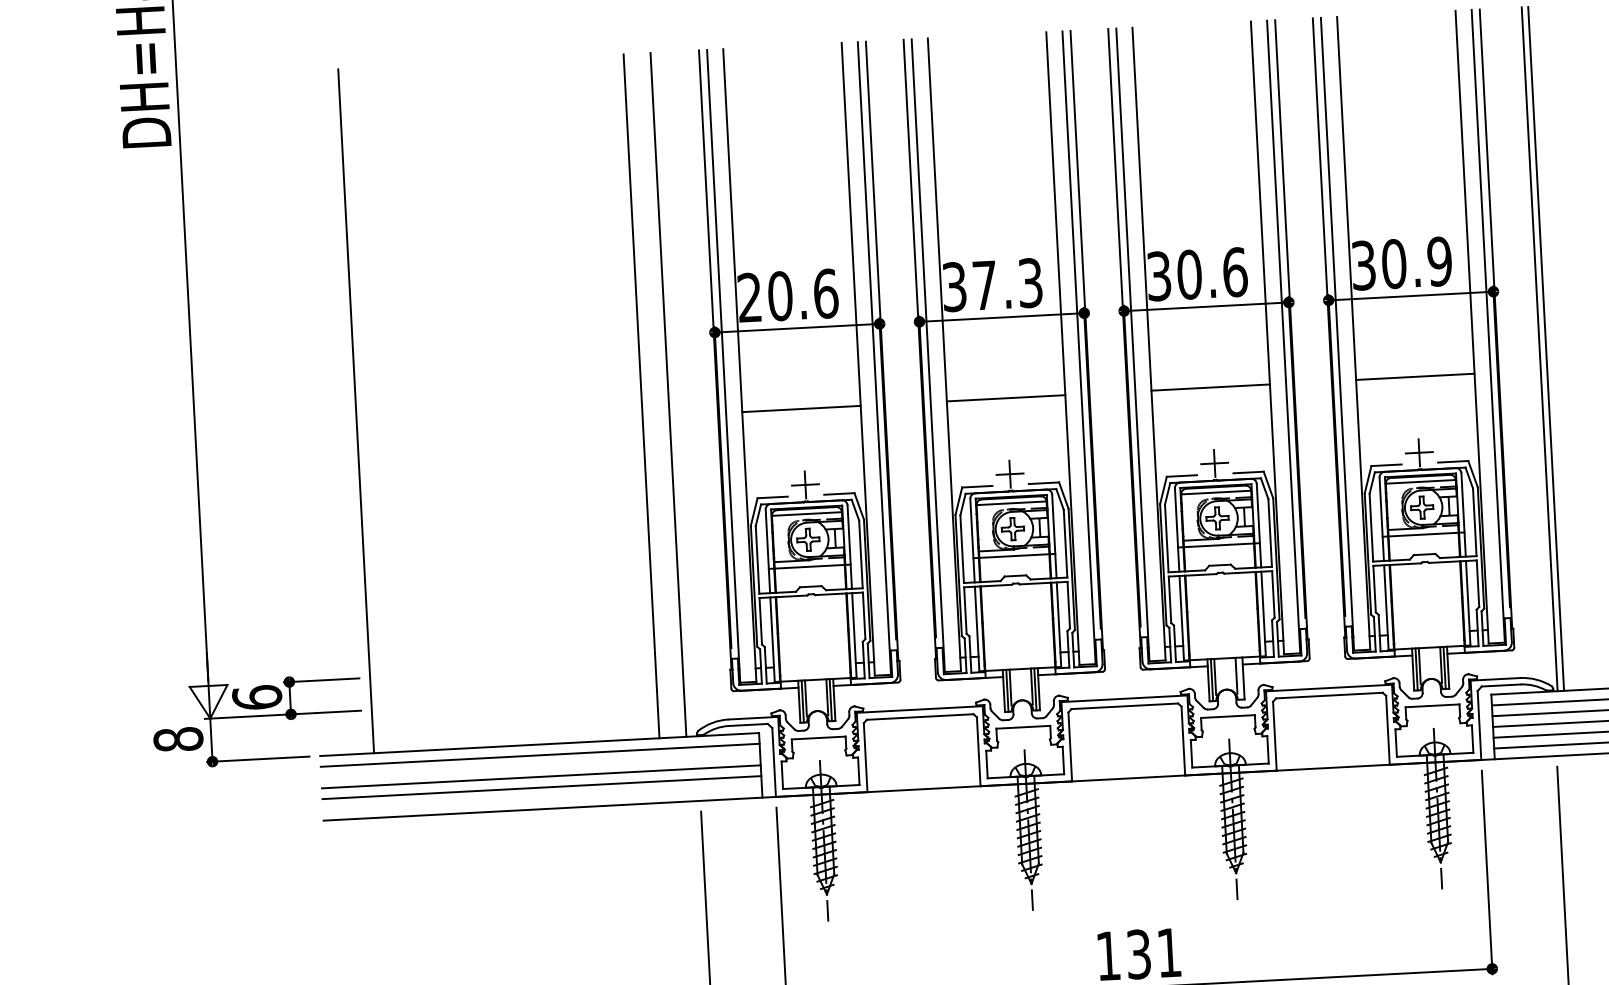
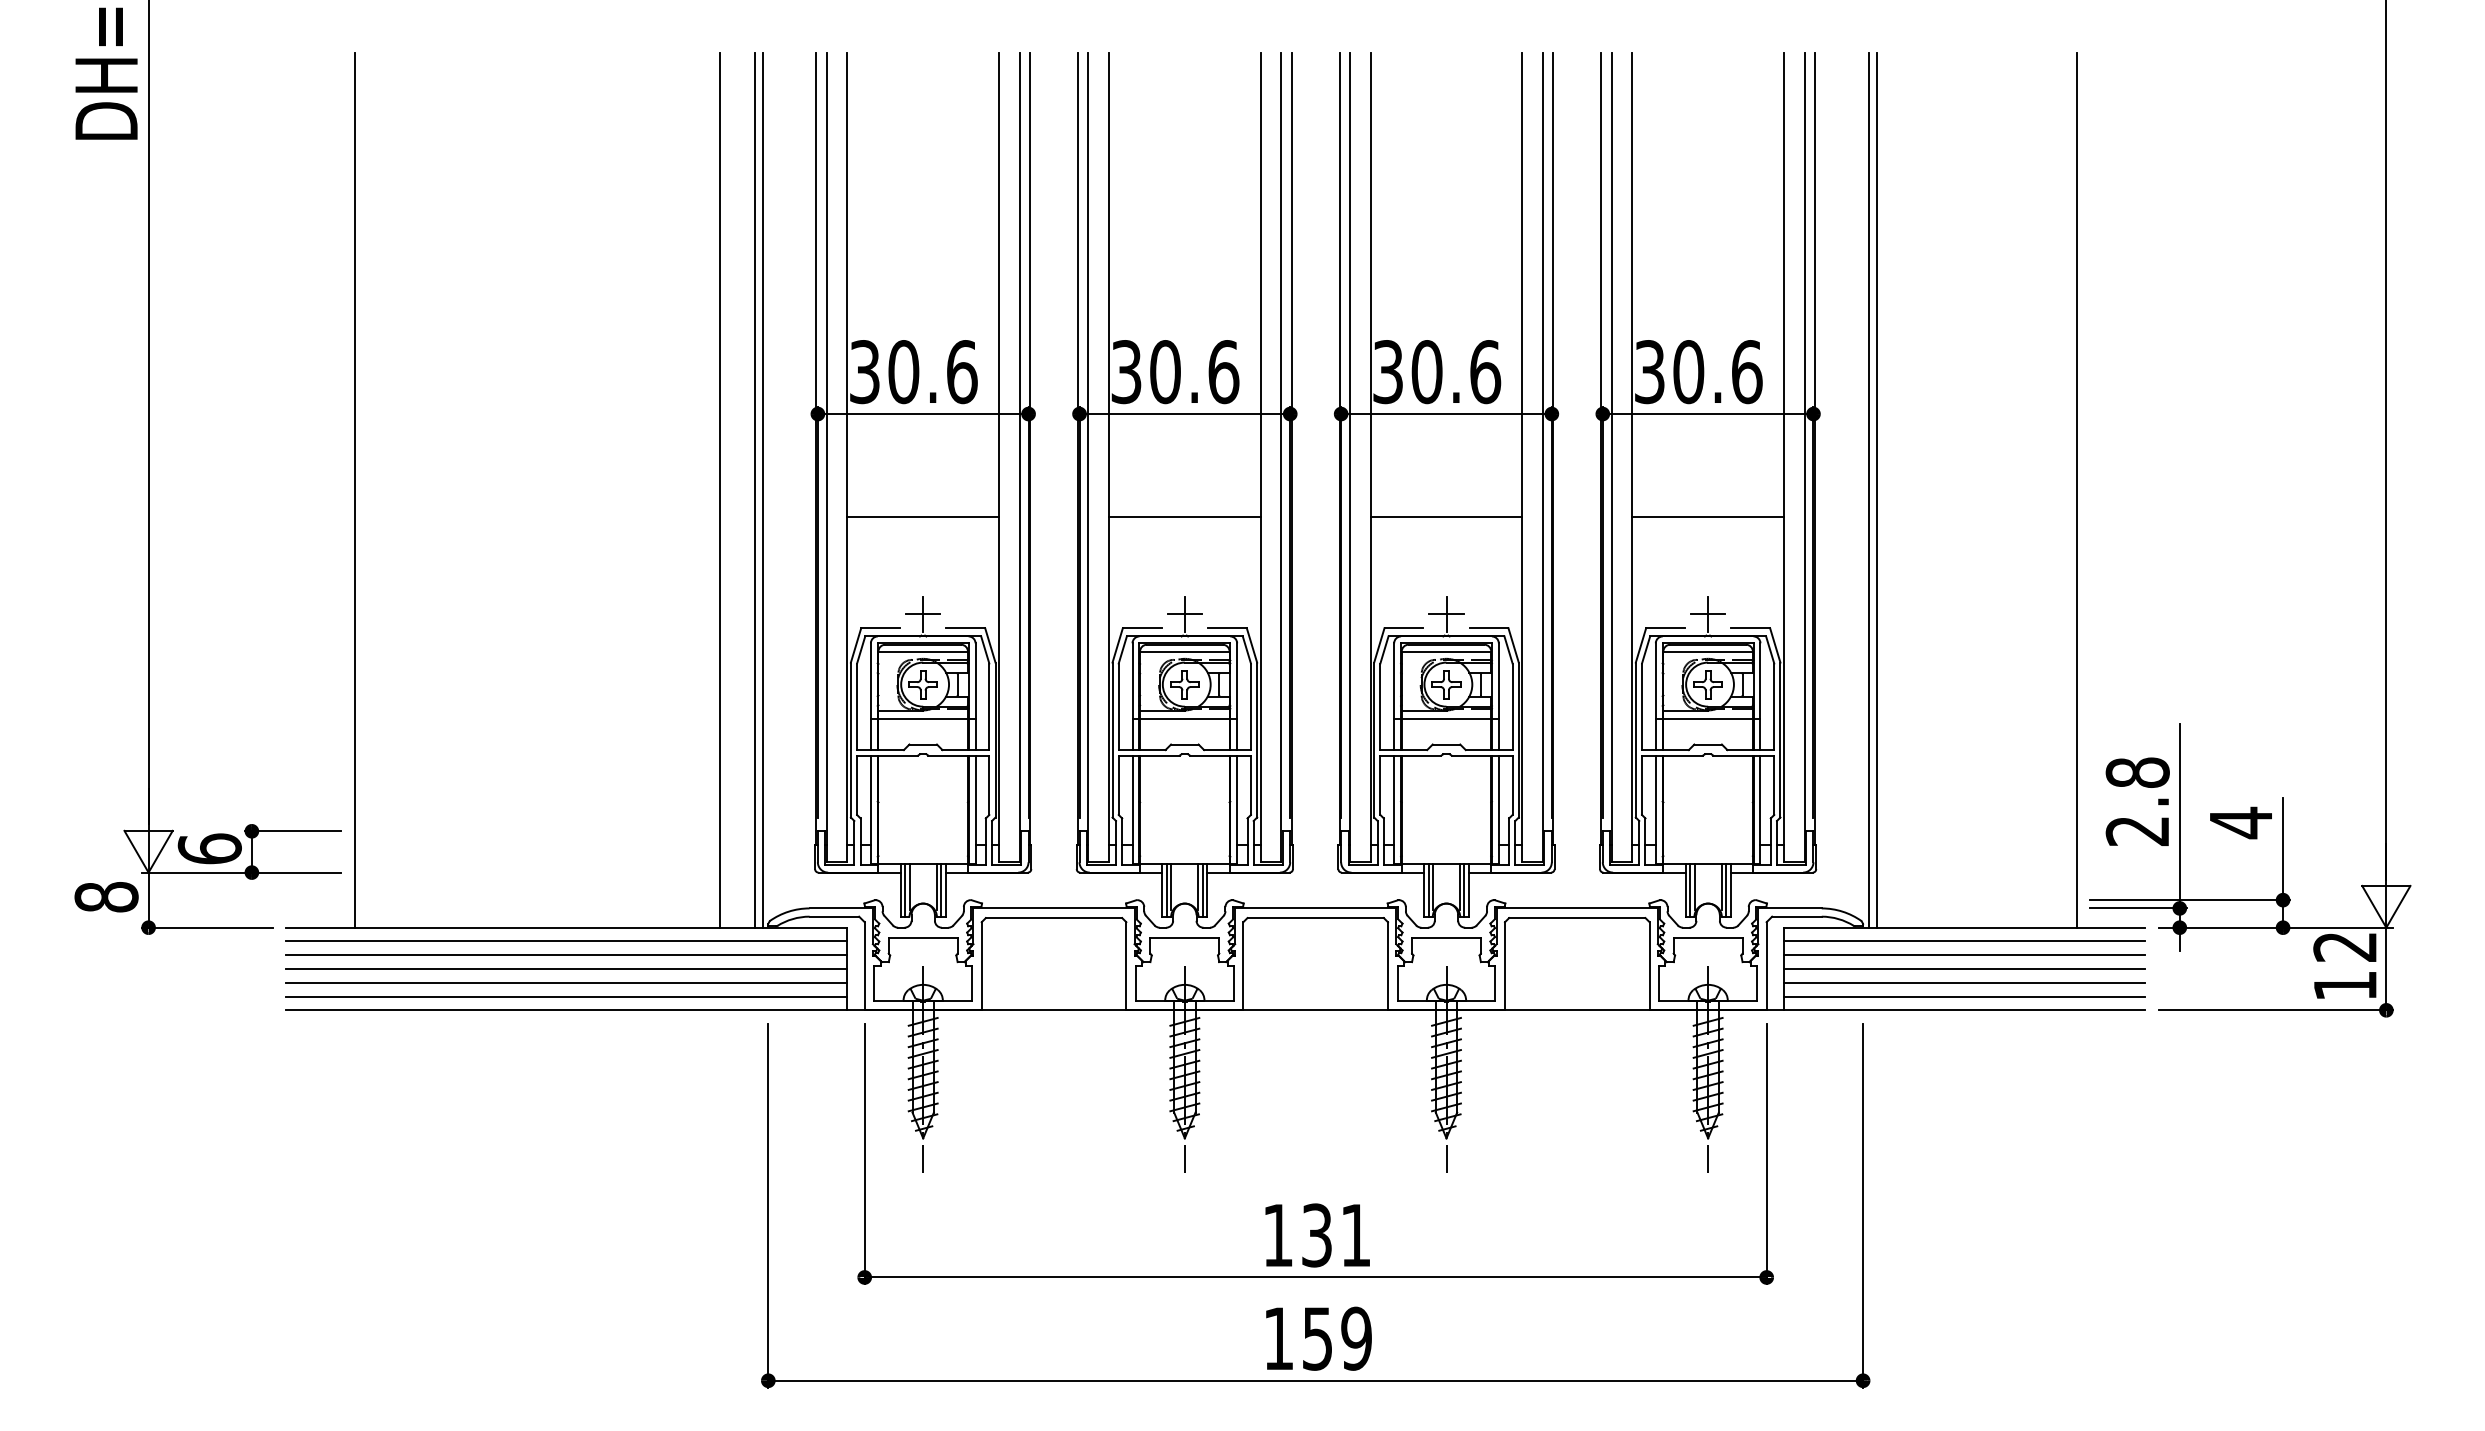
text: (1439, 262) -> (1746, 372), 30.9 -> 30.6
text: (1007, 284) -> (1194, 372), 37.3 -> 30.6
text: (749, 298) -> (864, 372), 20.6 -> 30.6
line: (674, 394) -> (762, 490), added
line: (1240, 678) -> (1464, 890), added
line: (540, 766) -> (566, 955), added
line: (542, 798) -> (566, 996), added

